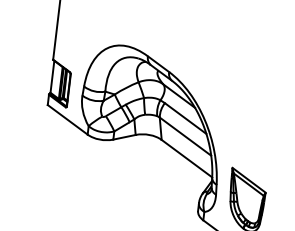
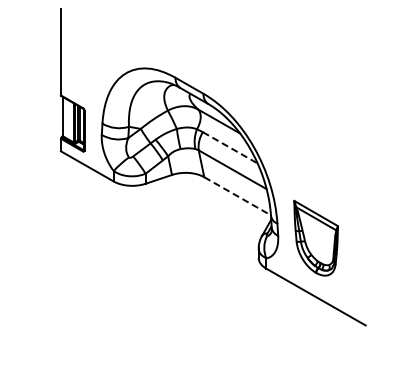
line: (185, 118) -> (230, 147), solid -> dashed
line: (187, 158) -> (238, 196), solid -> dashed

